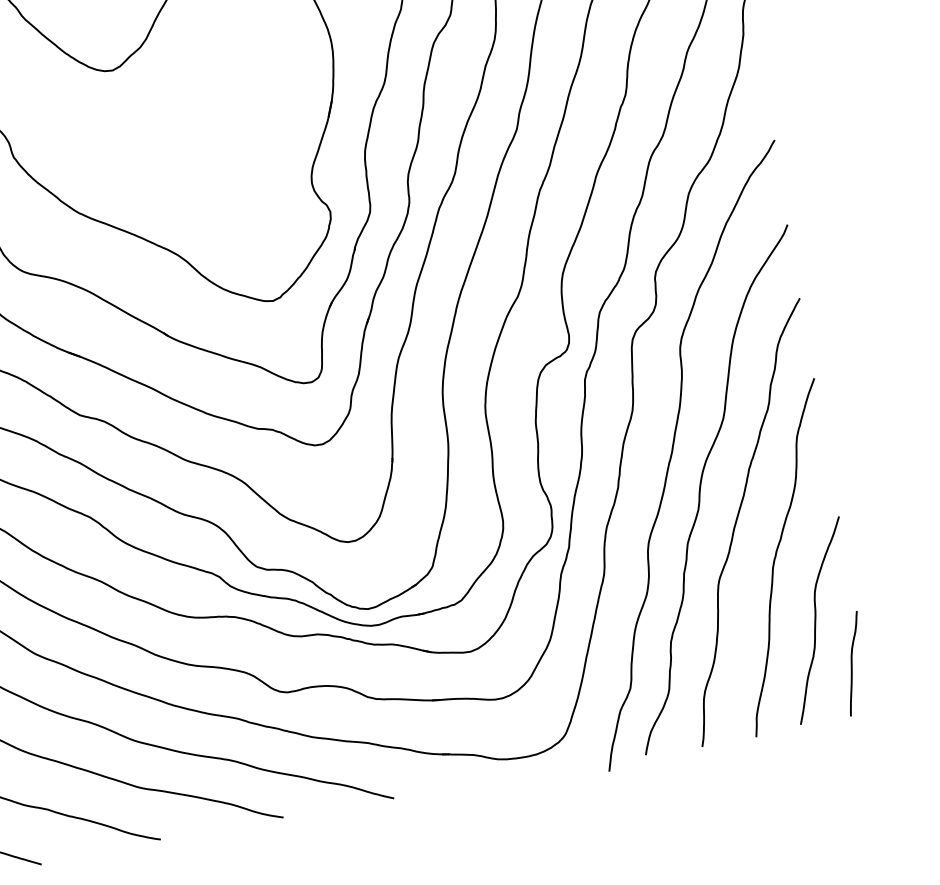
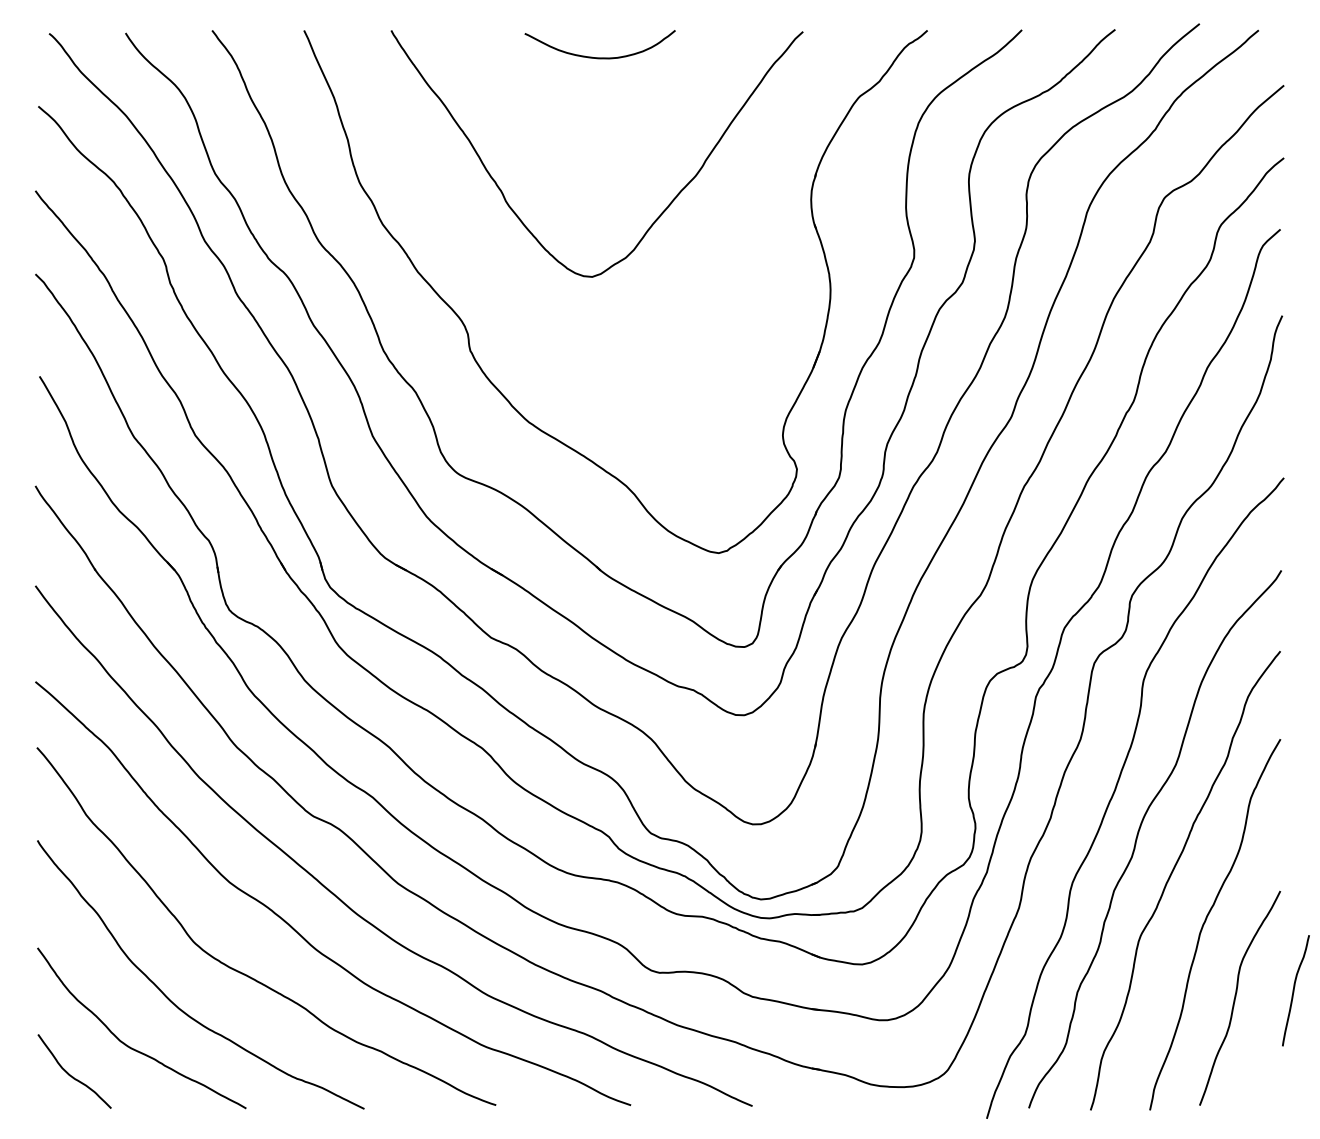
curve: (852, 663) -> (1294, 990), moved

